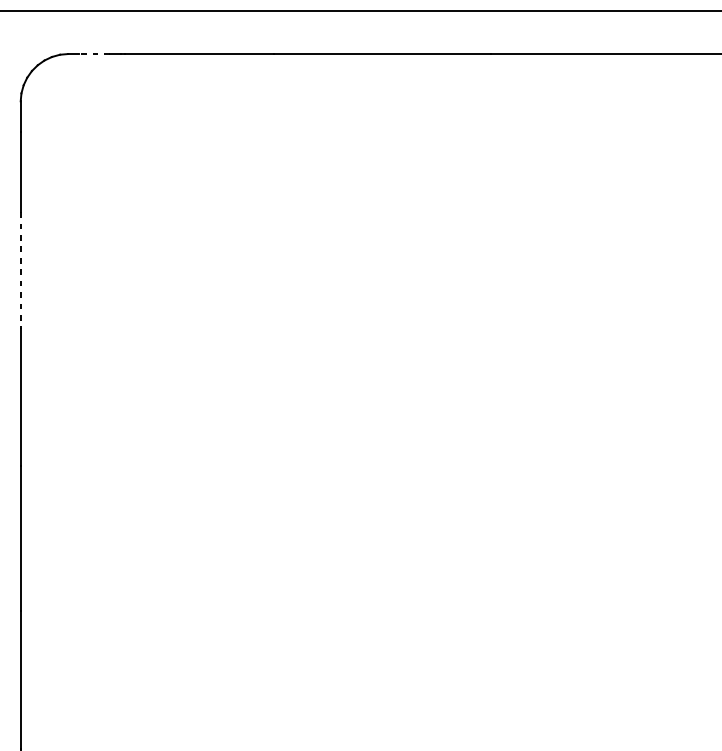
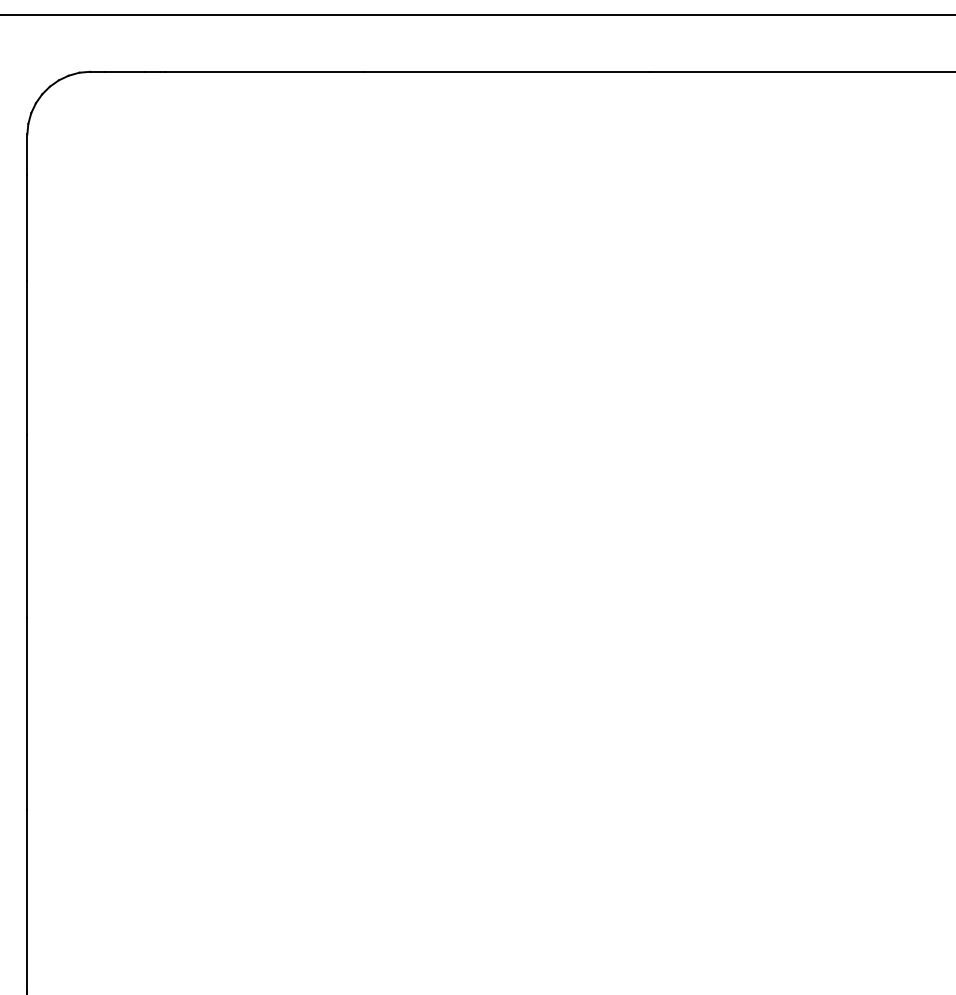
line: (94, 53) -> (124, 71), dashed -> solid
line: (20, 270) -> (27, 358), dashed -> solid

